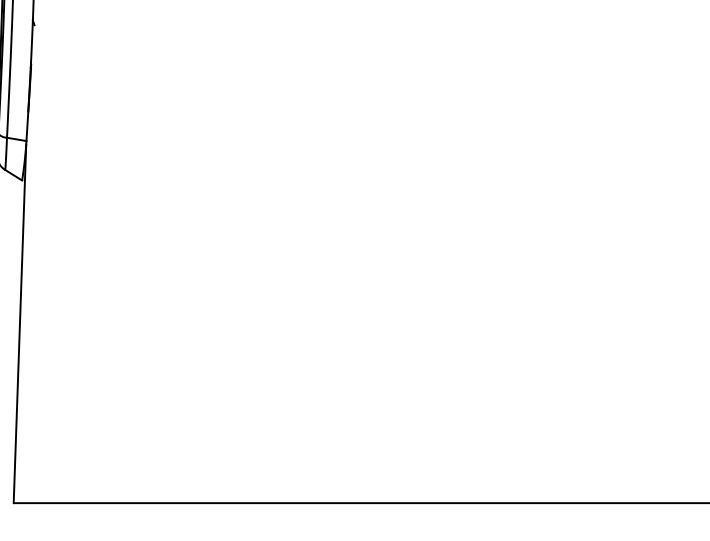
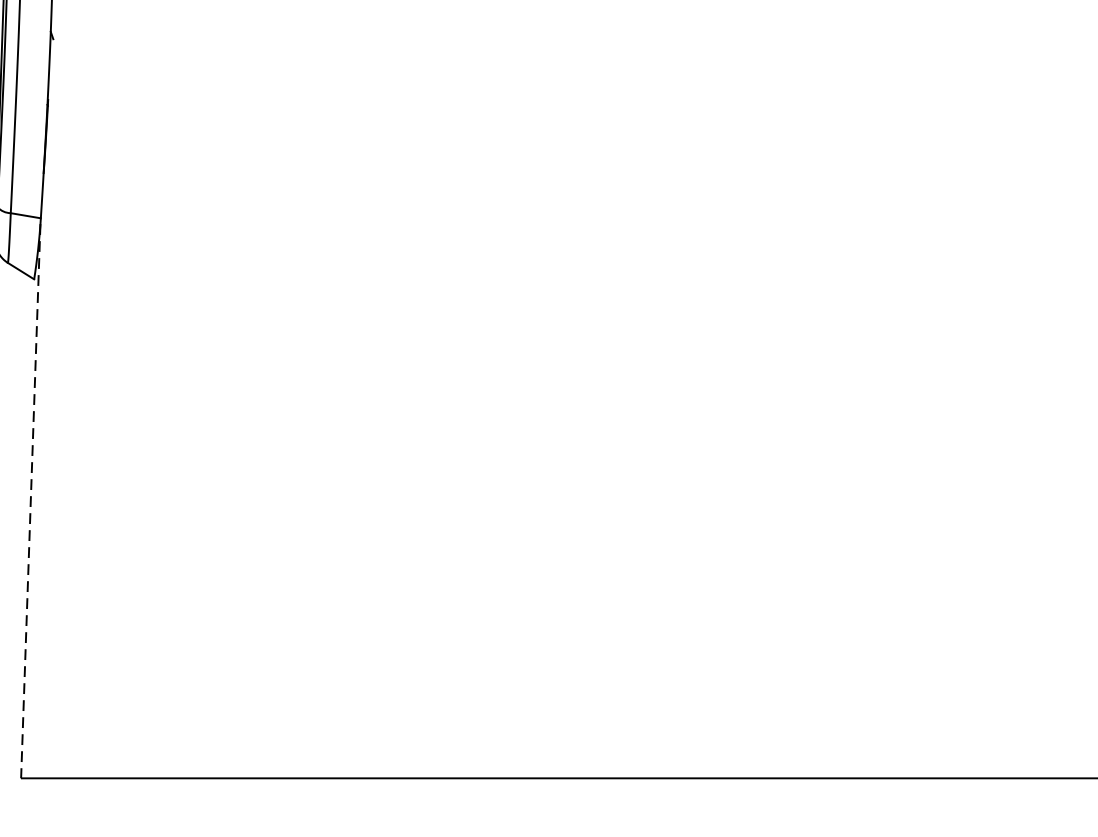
line: (19, 324) -> (30, 502), solid -> dashed

